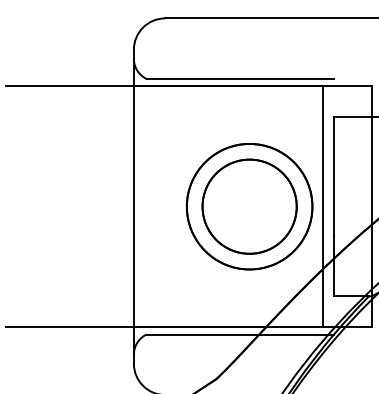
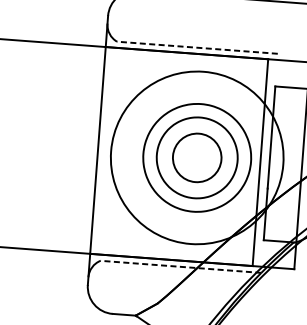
line: (240, 78) -> (197, 47), solid -> dashed
circle: (249, 206) -> (197, 157), size x0.6
circle: (249, 206) -> (197, 157), size x1.6
line: (240, 334) -> (181, 266), solid -> dashed

